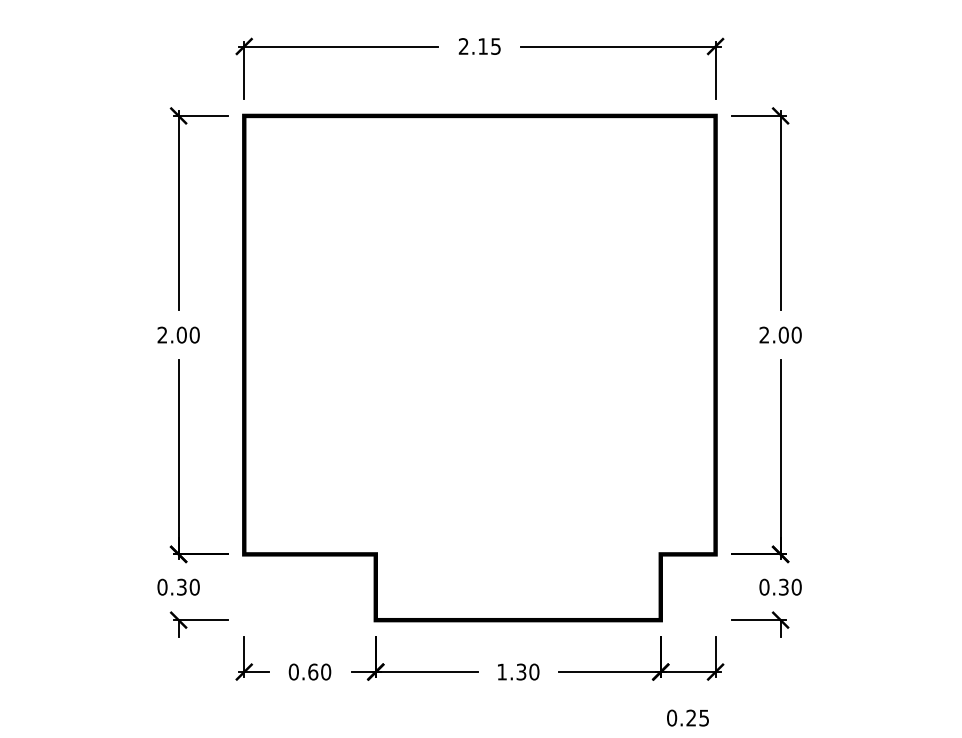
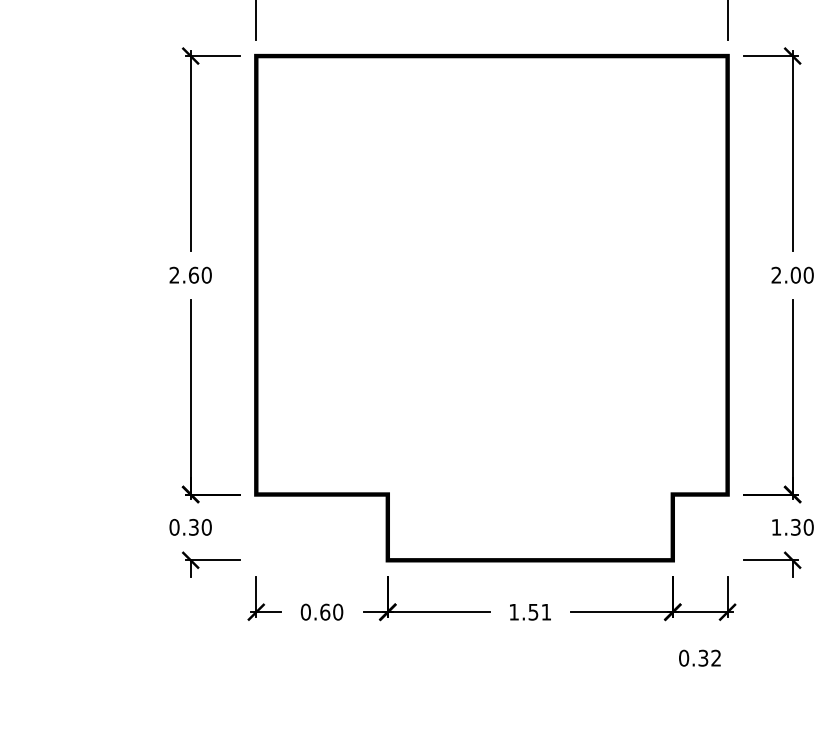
text: (181, 334) -> (193, 274), 2.00 -> 2.60
text: (764, 586) -> (776, 526), 0.30 -> 1.30
text: (528, 671) -> (540, 611), 1.30 -> 1.51
text: (697, 717) -> (709, 657), 0.25 -> 0.32

